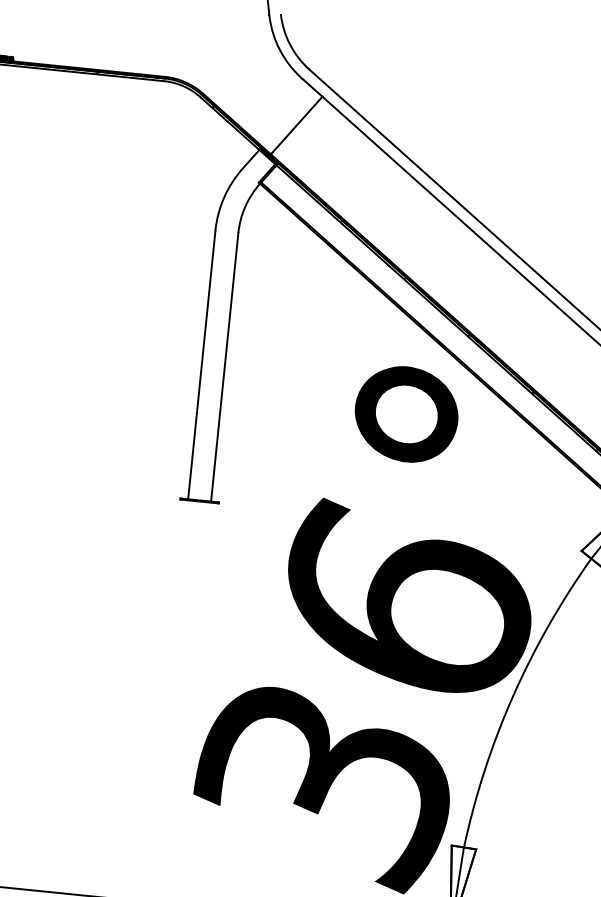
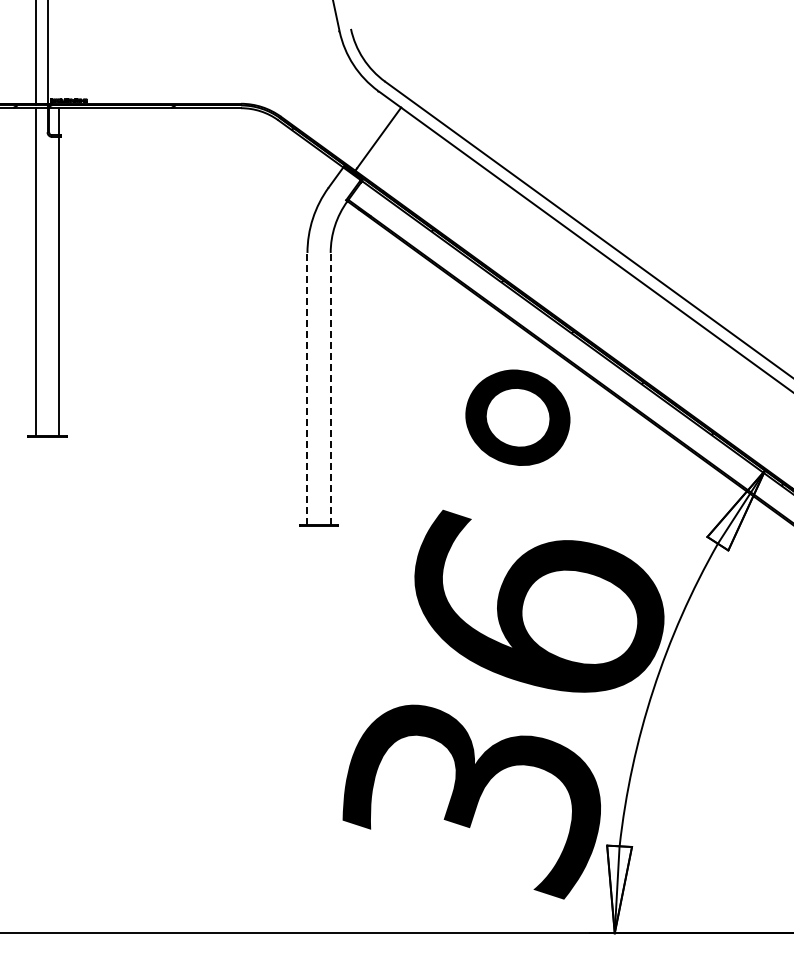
line: (201, 364) -> (307, 388), solid -> dashed
line: (224, 366) -> (330, 388), solid -> dashed

